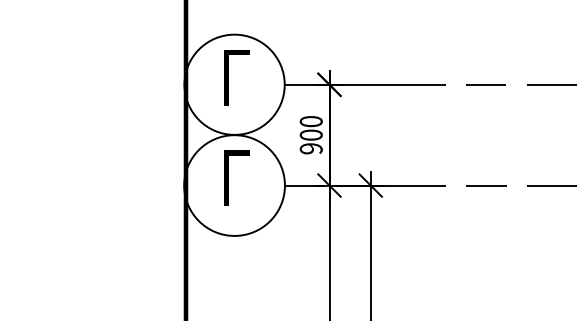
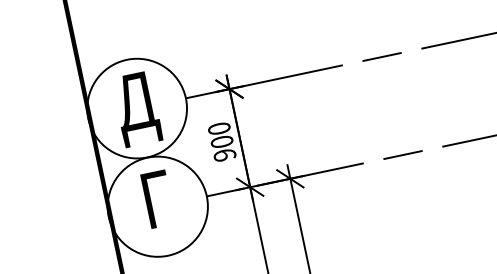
text: (234, 85) -> (137, 109), Г -> Д

